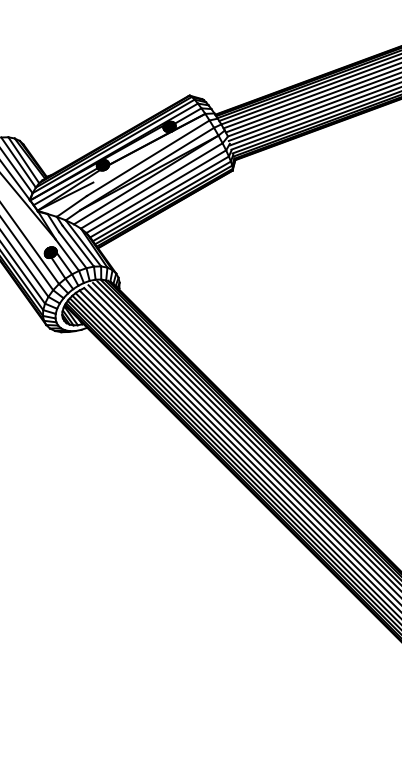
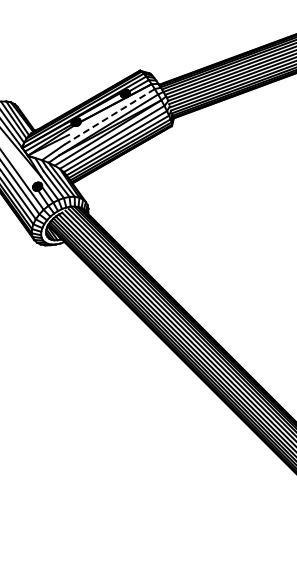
line: (148, 159) -> (109, 117), solid -> dashed

